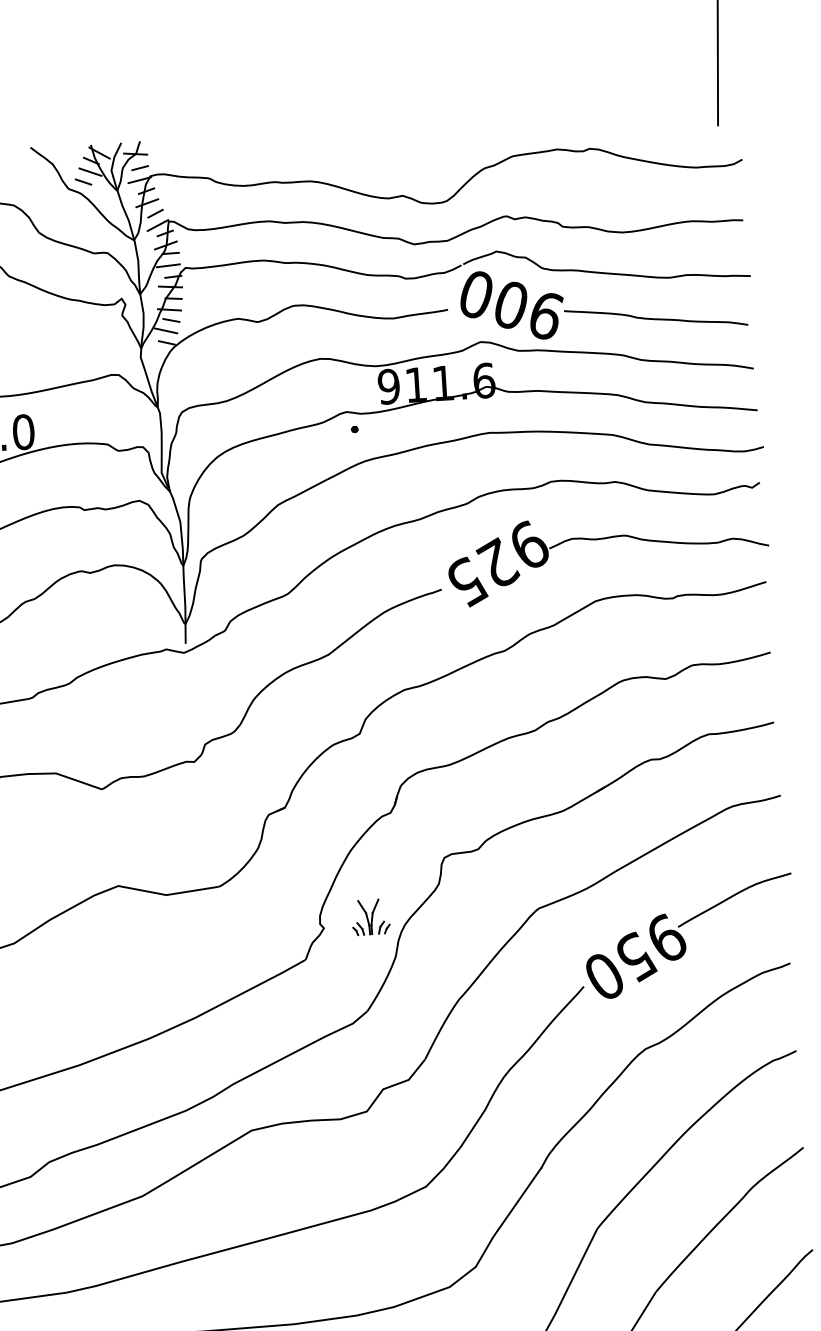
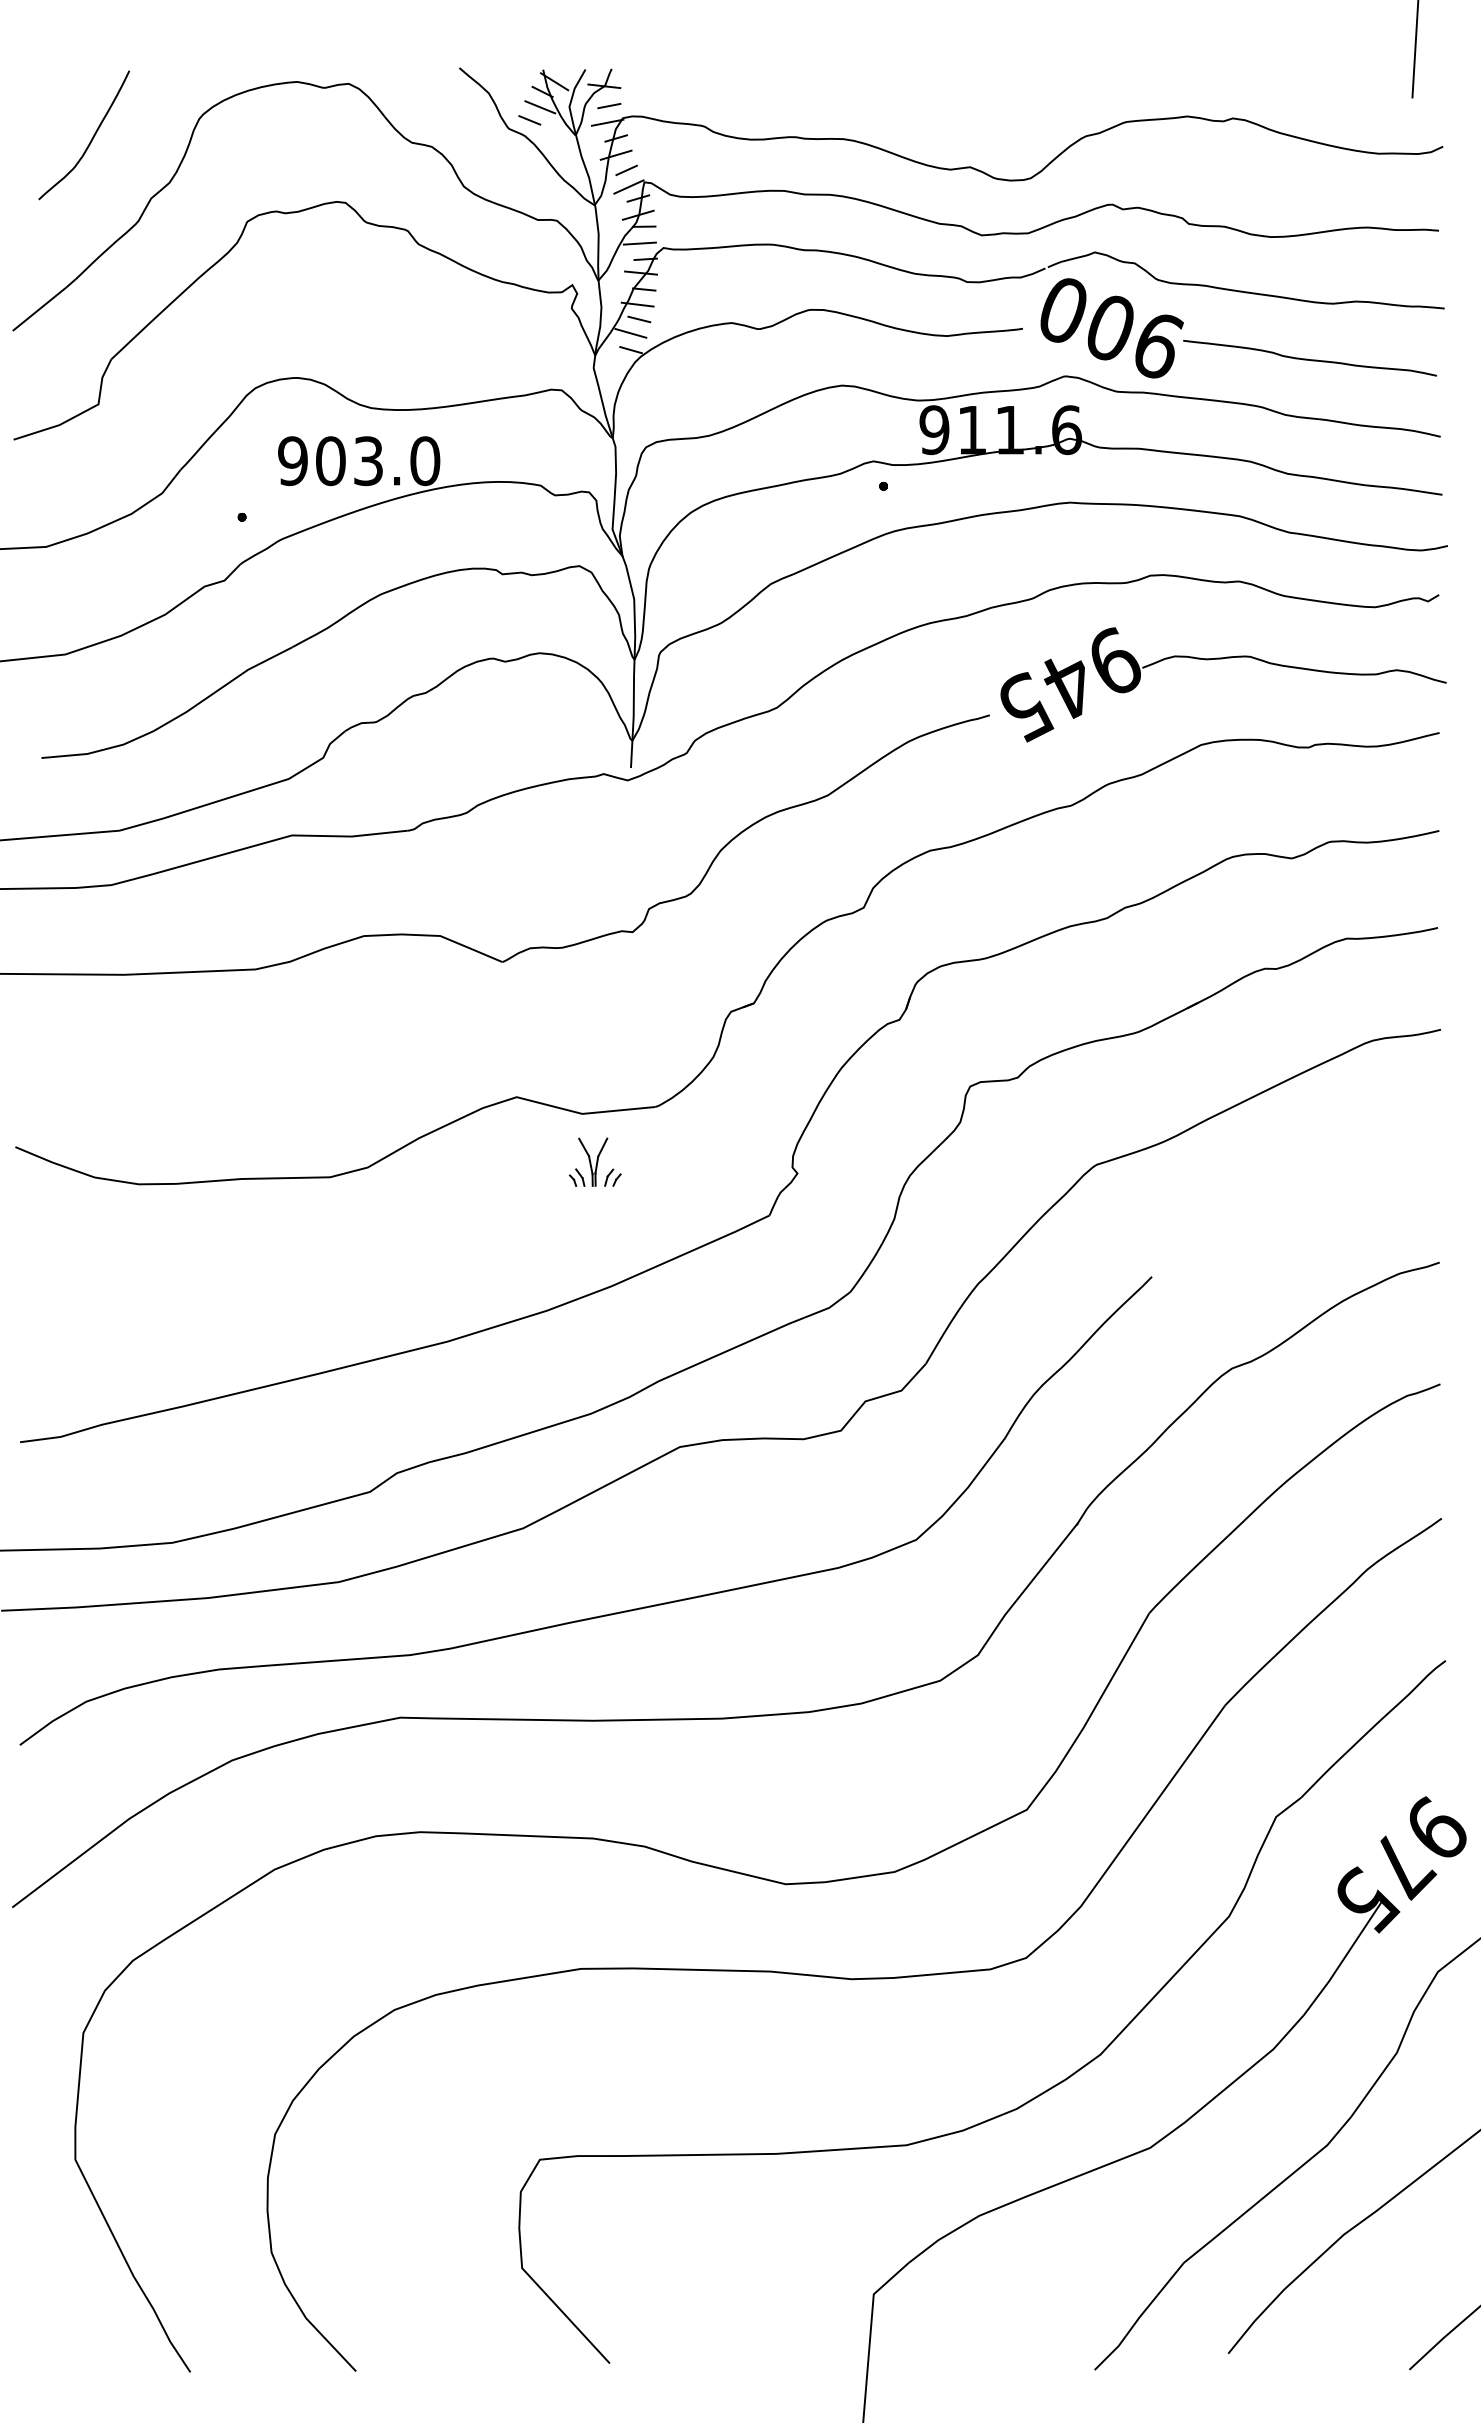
text: (497, 562) -> (1069, 682), 925 -> 945
part: (370, 916) -> (595, 1161), moved
part: (683, 938) -> (1294, 1219), removed

